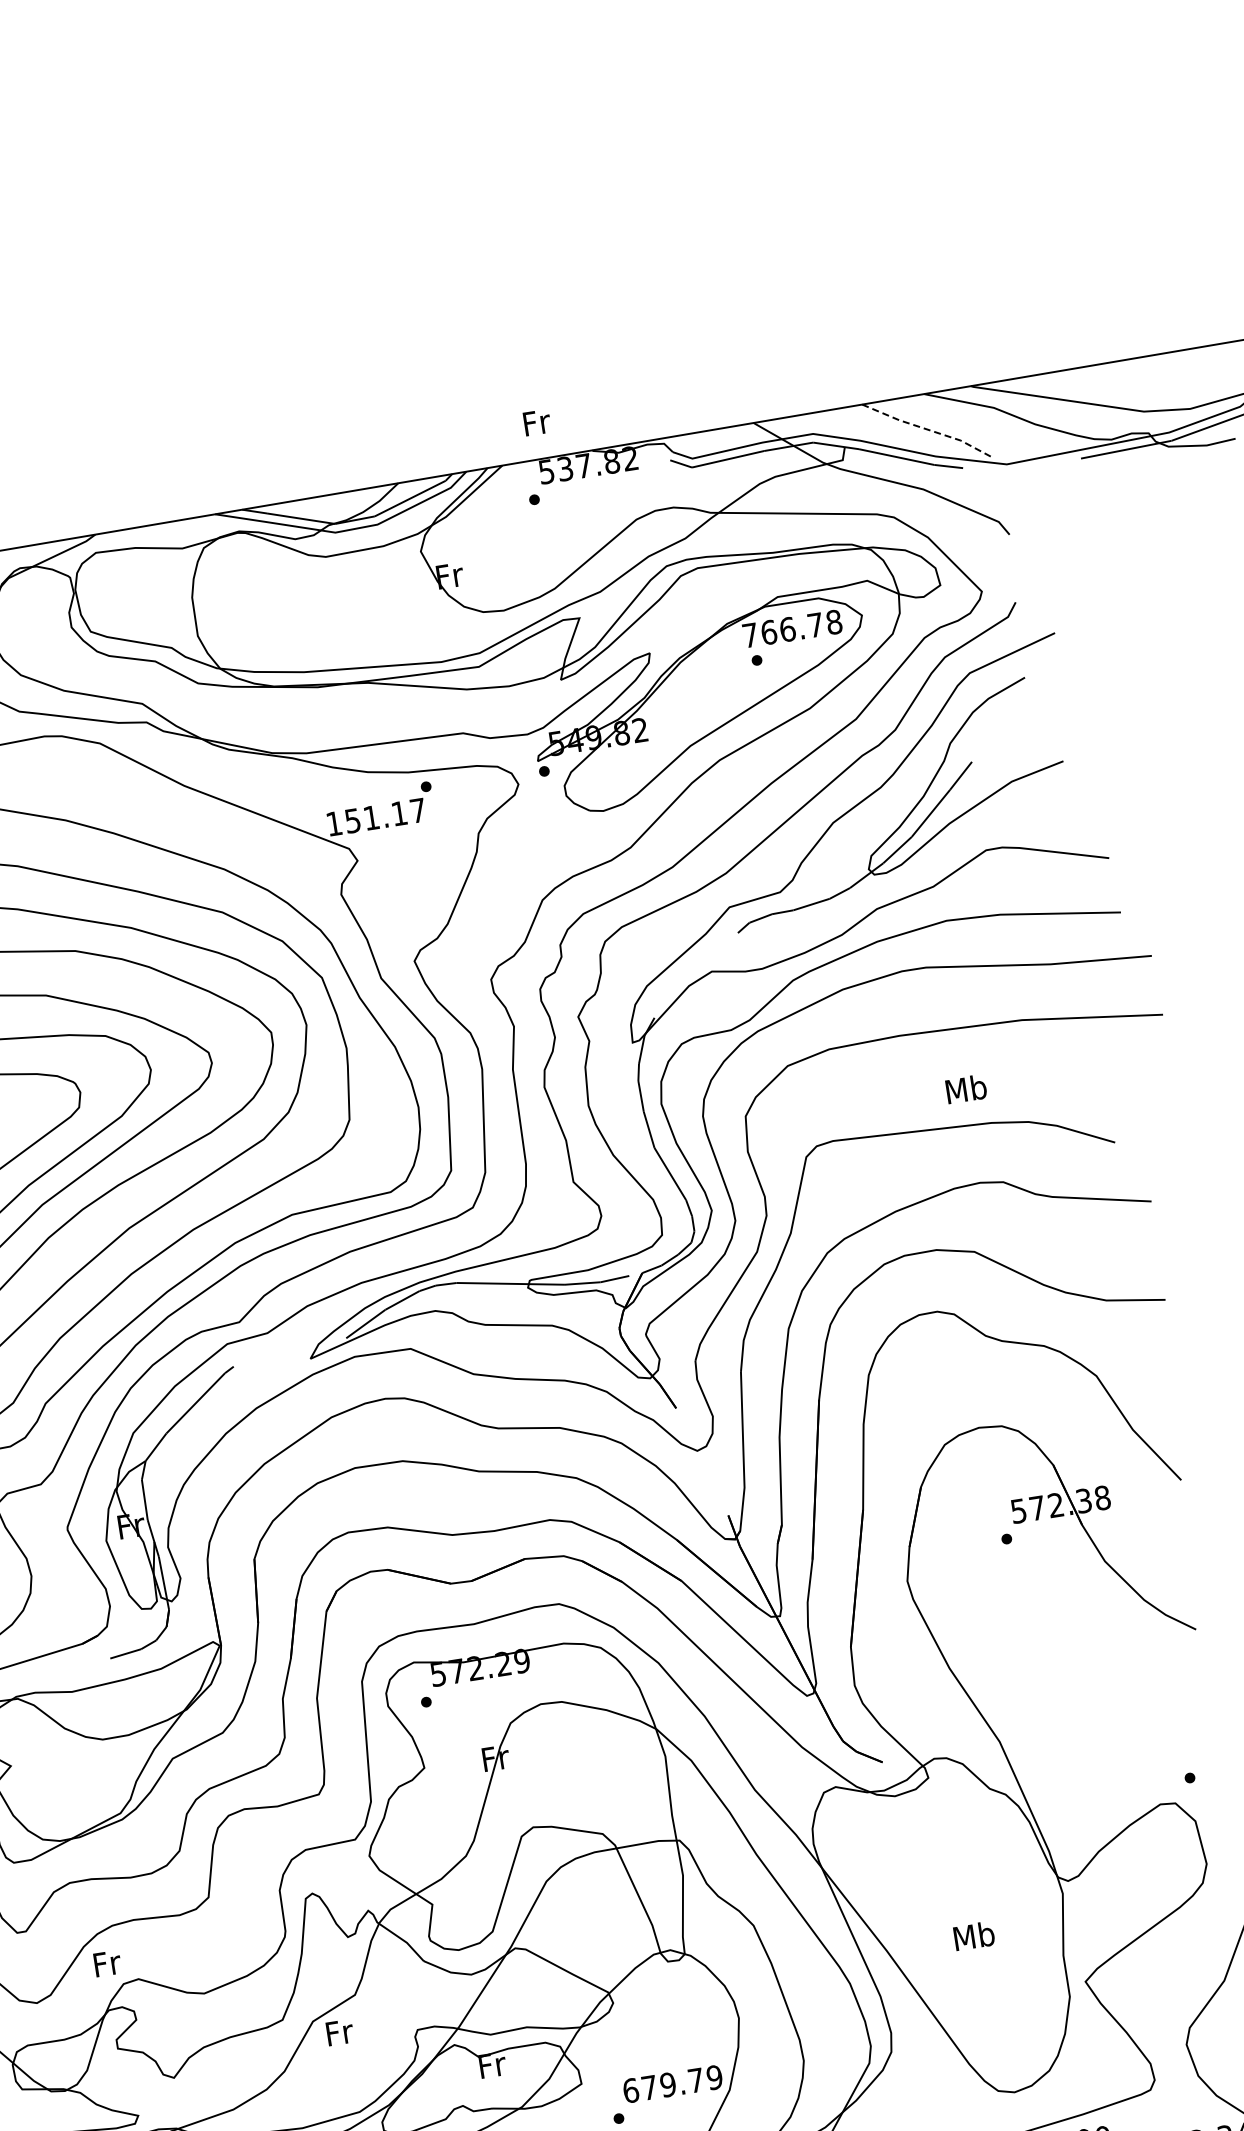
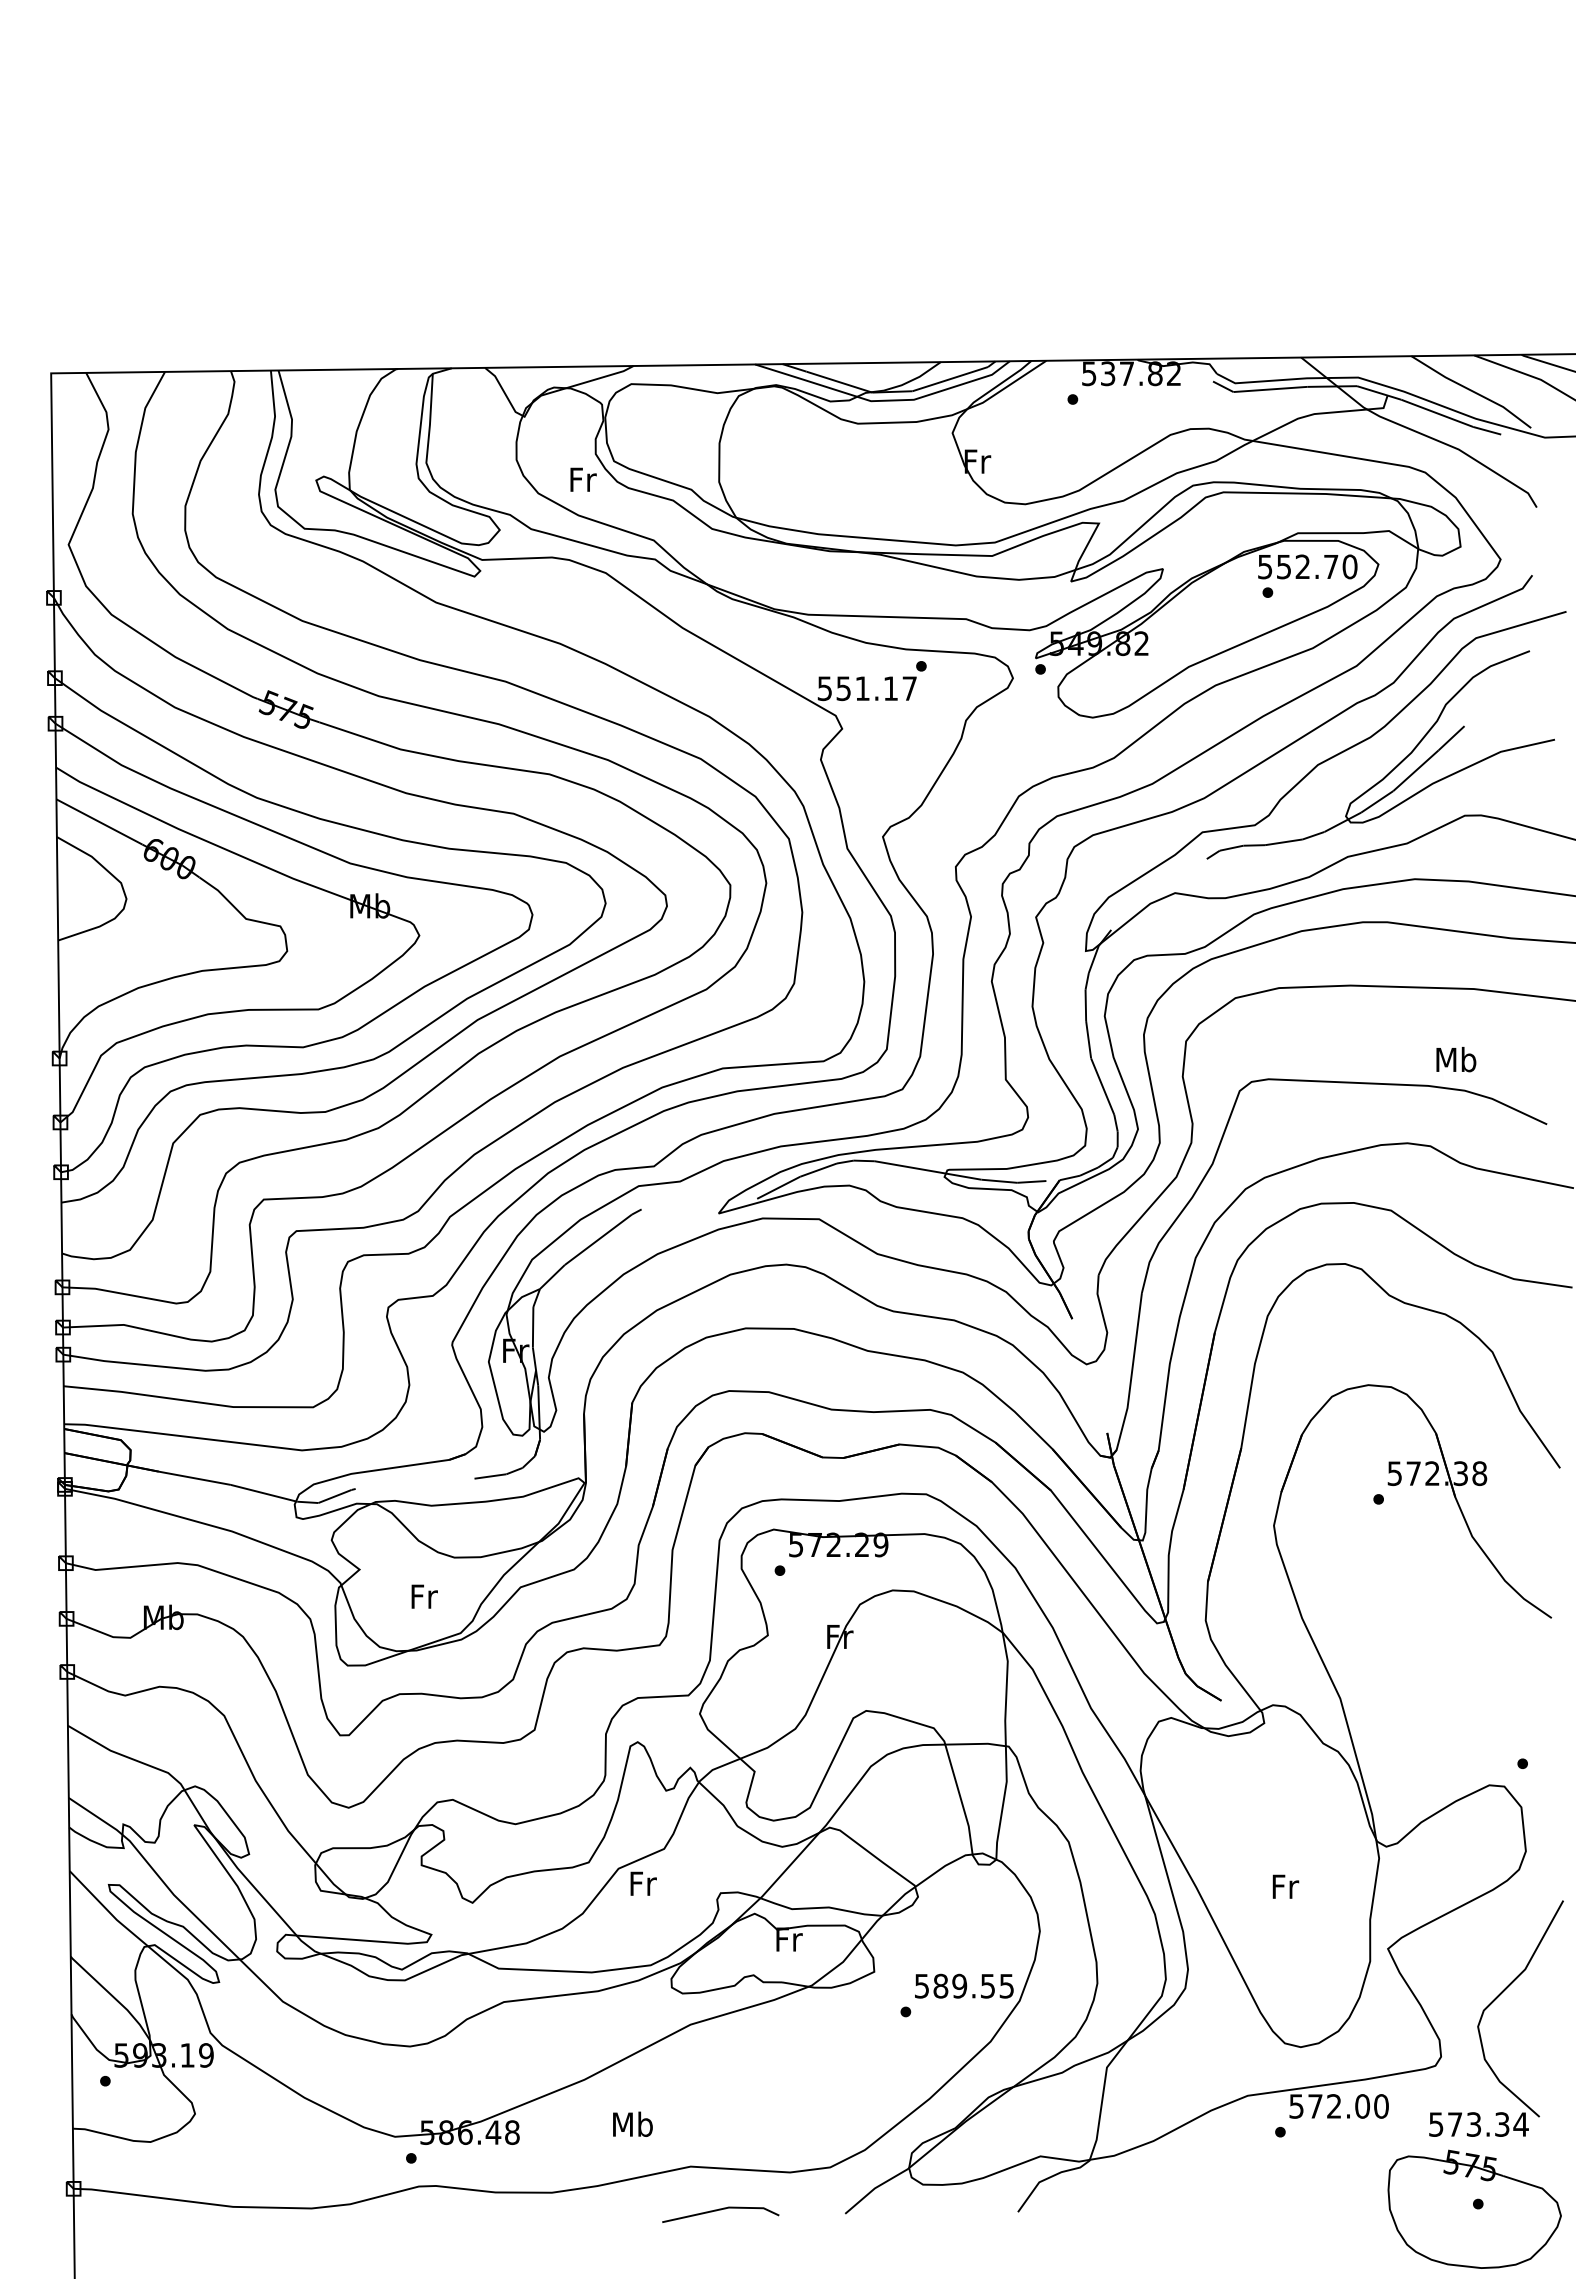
text: (537, 422) -> (583, 479), moved
line: (928, 430) -> (1472, 391), dashed -> solid
text: (792, 628) -> (1307, 566), 766.78 -> 552.70
text: (333, 823) -> (824, 688), 151.17 -> 551.17
text: (966, 1089) -> (1456, 1059), moved
text: (974, 1935) -> (1285, 1886), Mb -> Fr
text: (107, 1963) -> (424, 1596), moved
text: (672, 2083) -> (964, 1985), 679.79 -> 589.55

